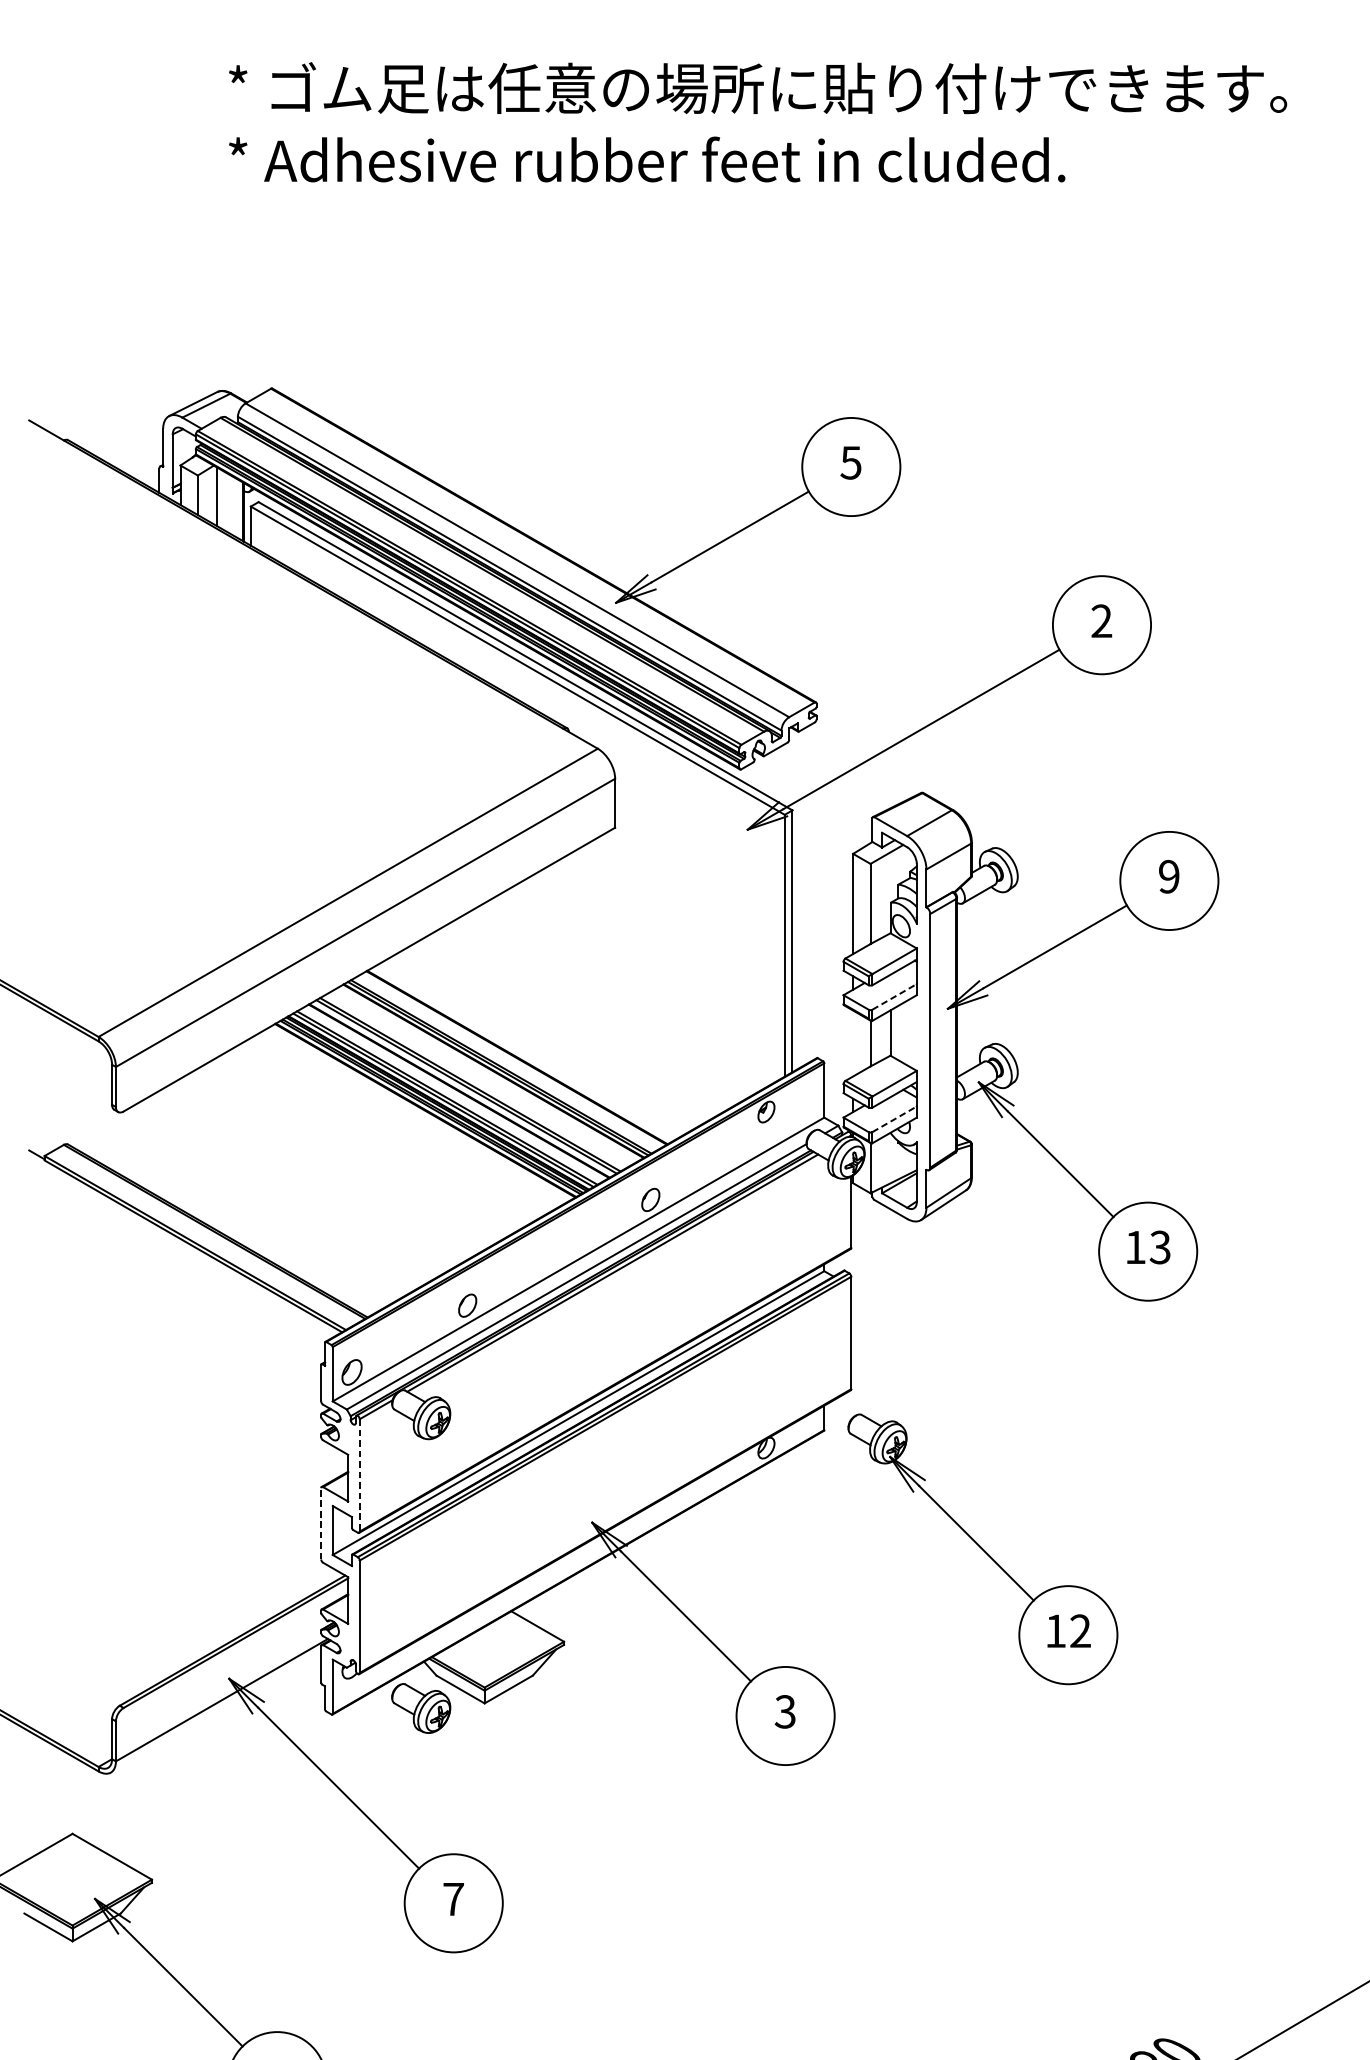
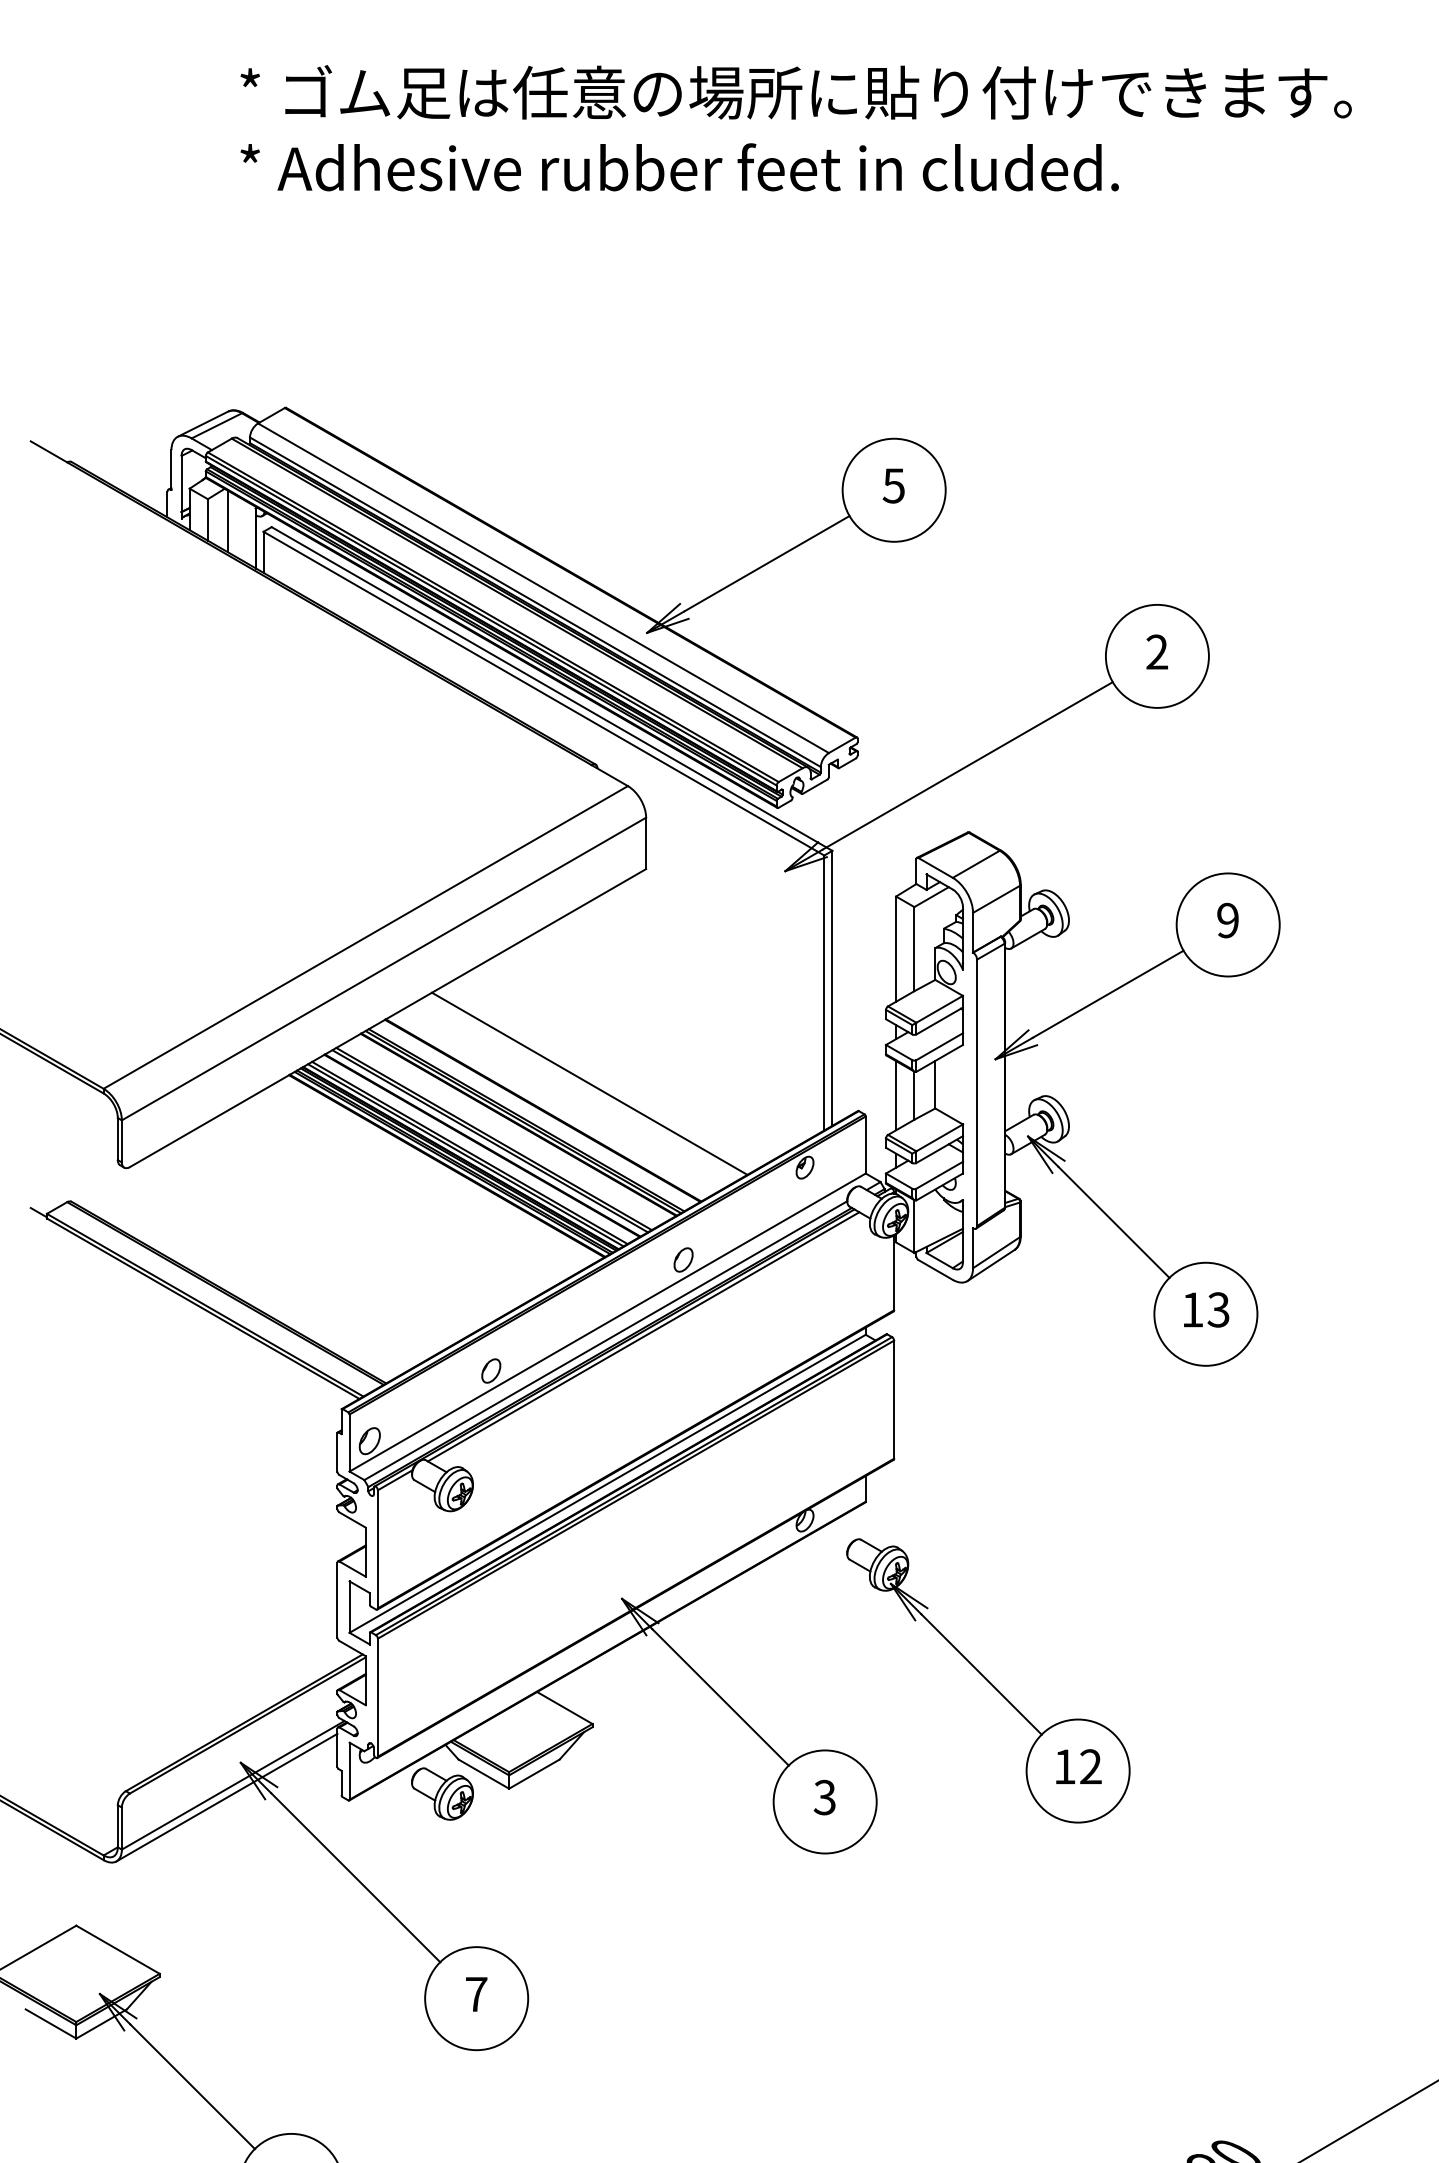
line: (894, 996) -> (939, 1046), dashed -> solid
line: (561, 1031) -> (589, 1083), added
line: (853, 1043) -> (896, 1095), added
line: (894, 1119) -> (939, 1175), dashed -> solid
line: (359, 1475) -> (377, 1549), dashed -> solid
line: (321, 1523) -> (337, 1599), dashed -> solid
part: (983, 1548) -> (988, 1680), moved
line: (215, 1711) -> (226, 1797), added

